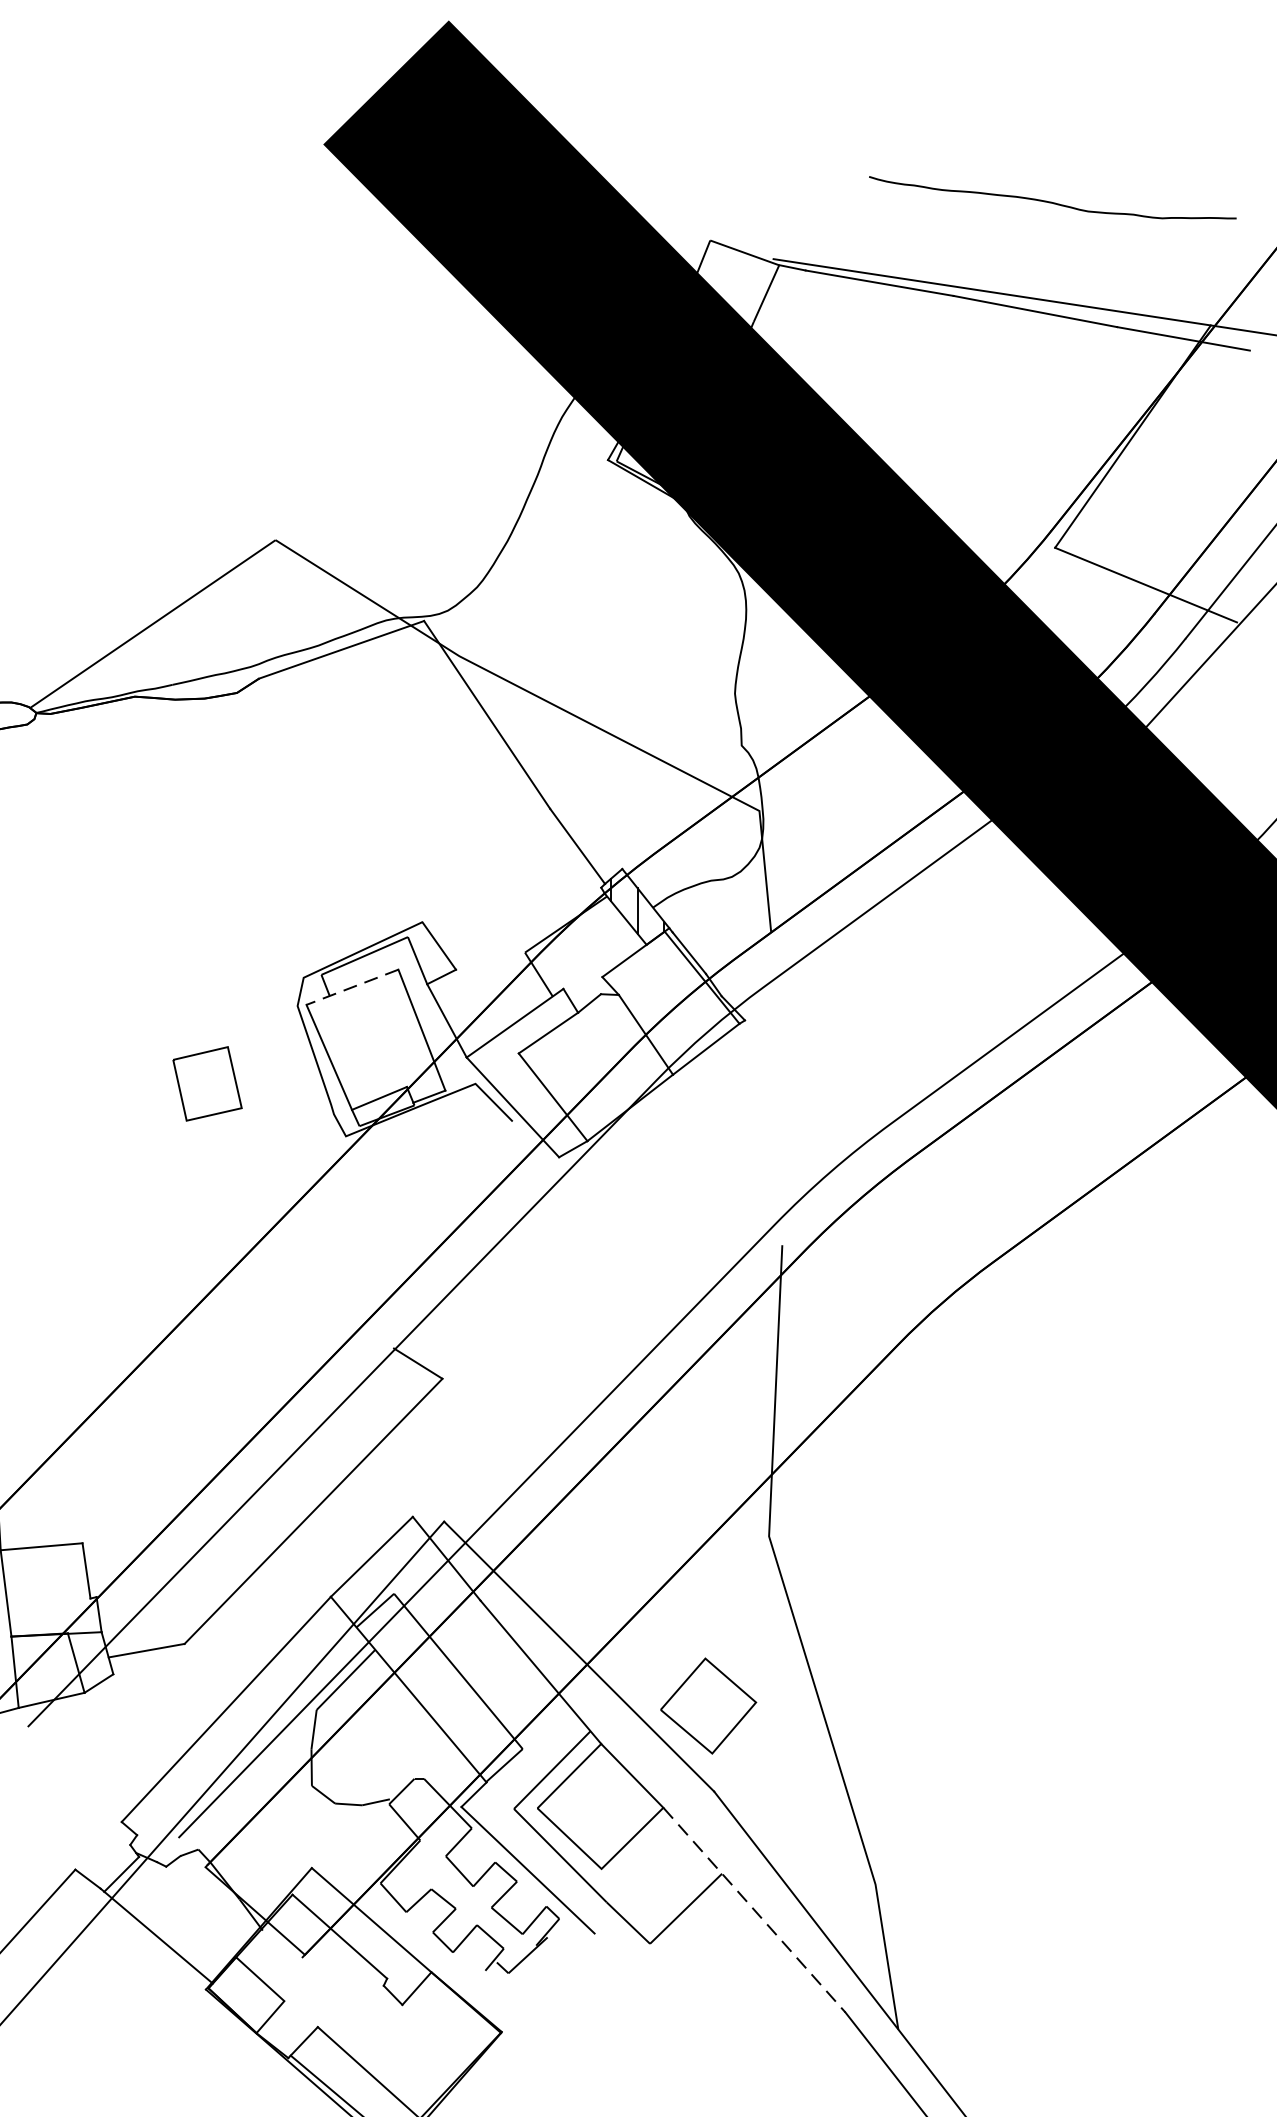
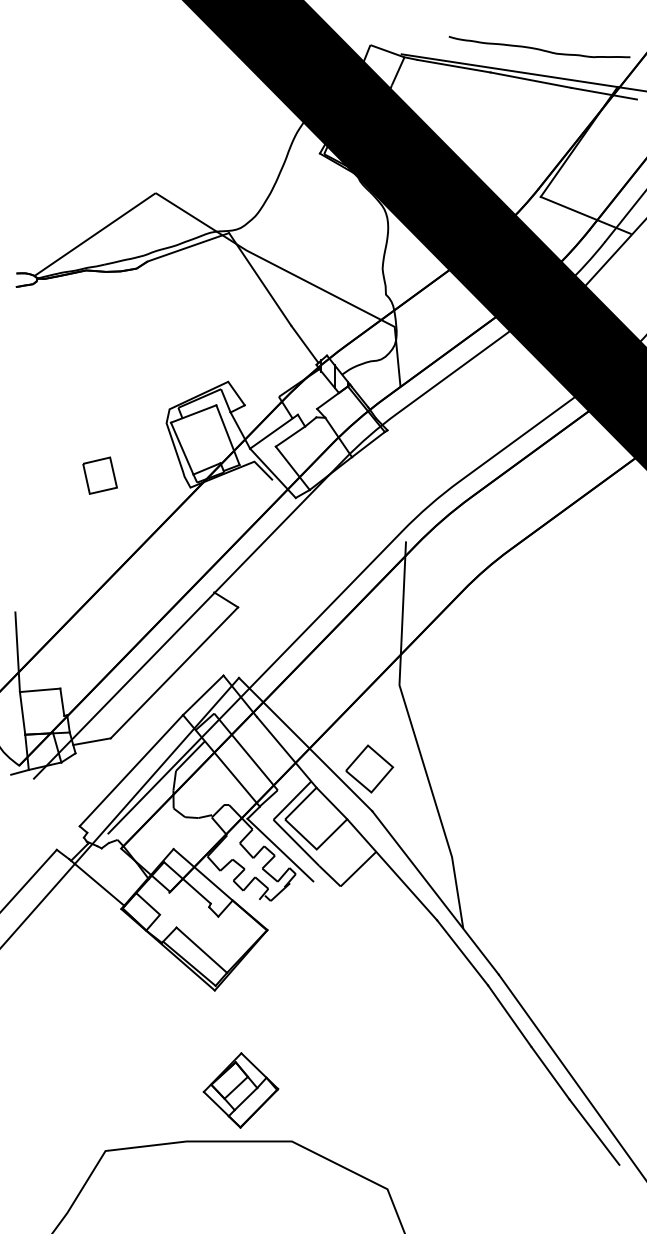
curve: (1052, 200) -> (539, 48), moved
line: (352, 988) -> (193, 414), dashed -> solid
part: (206, 1083) -> (99, 475), moved
line: (754, 1909) -> (392, 869), dashed -> solid

